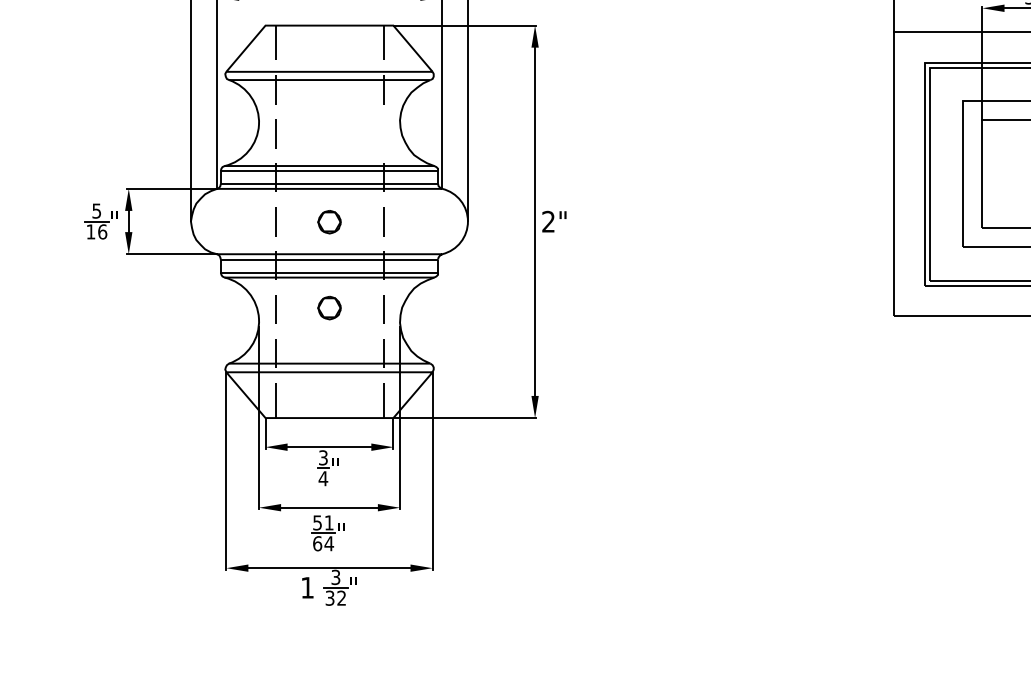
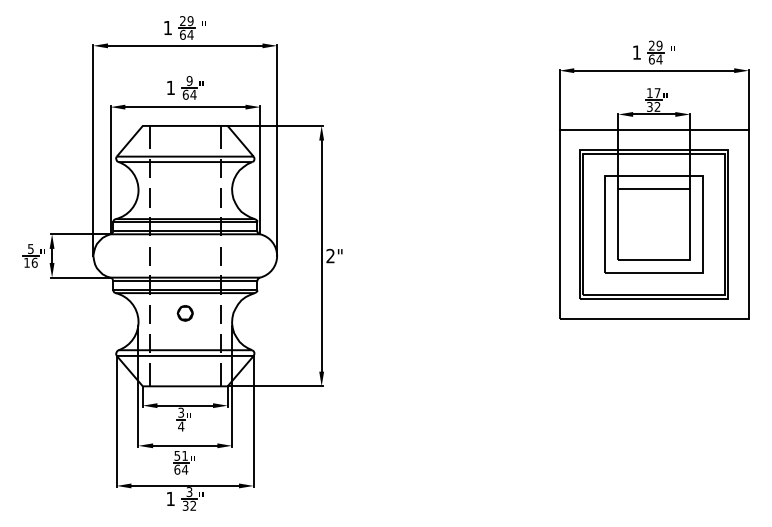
line: (382, 133) -> (220, 197), added
part: (328, 222) -> (184, 256), removed

